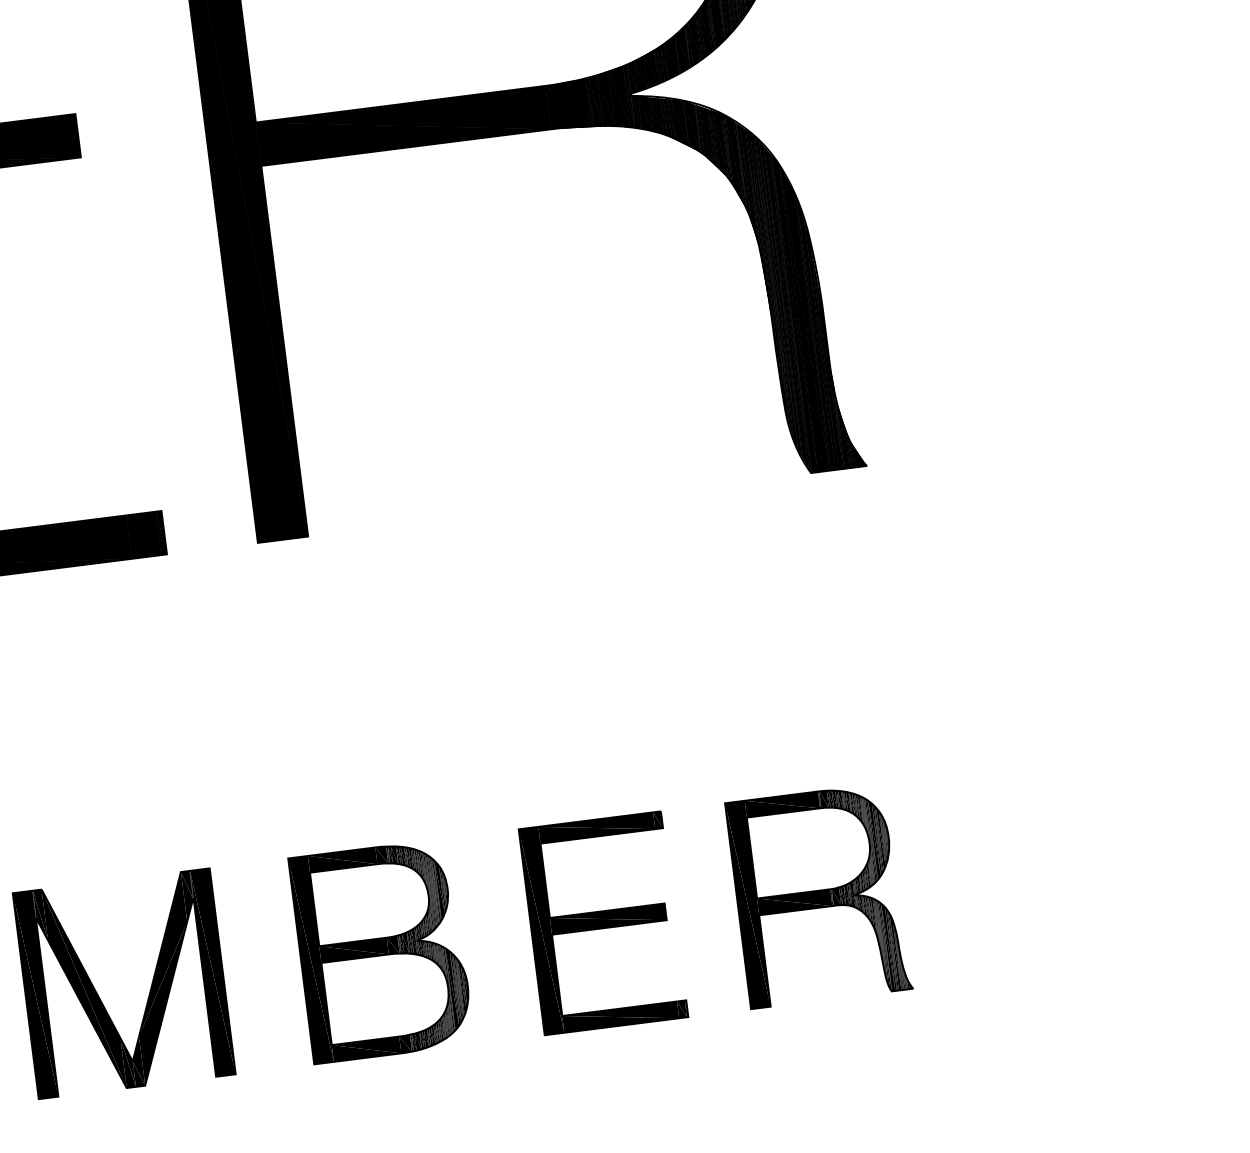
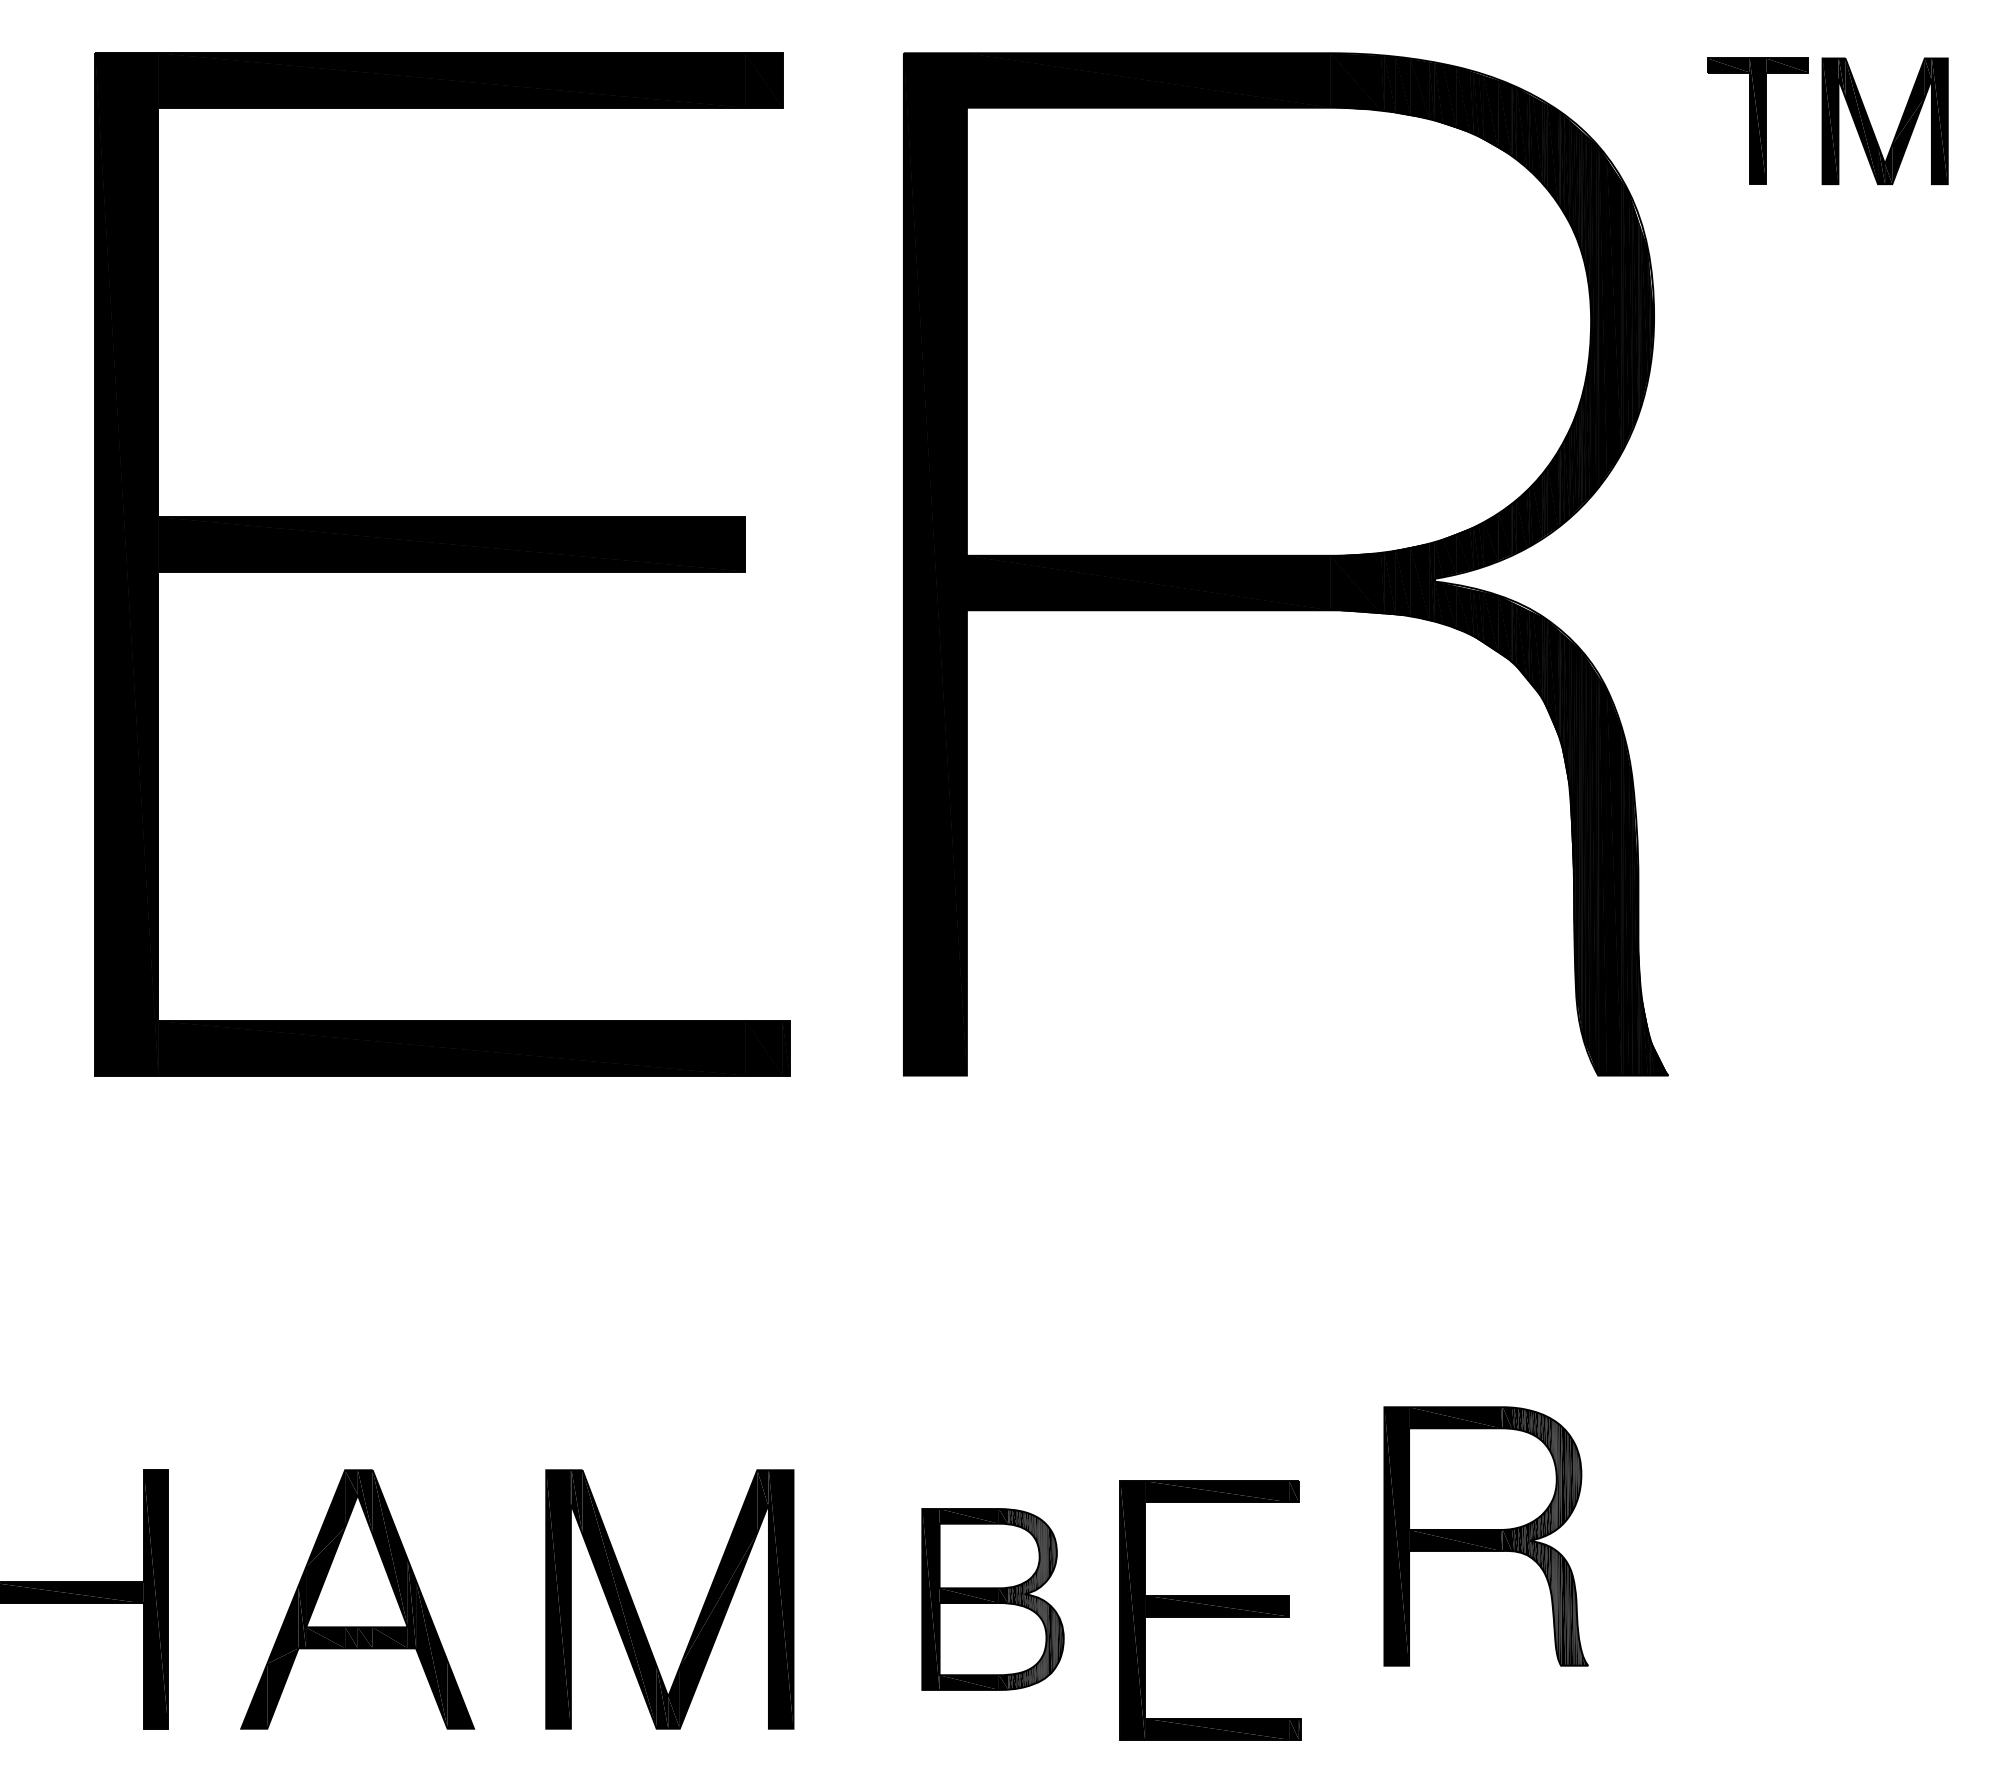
part: (818, 896) -> (1485, 1536), moved
part: (603, 923) -> (1210, 1610), moved
part: (381, 951) -> (992, 1599), size x0.7

